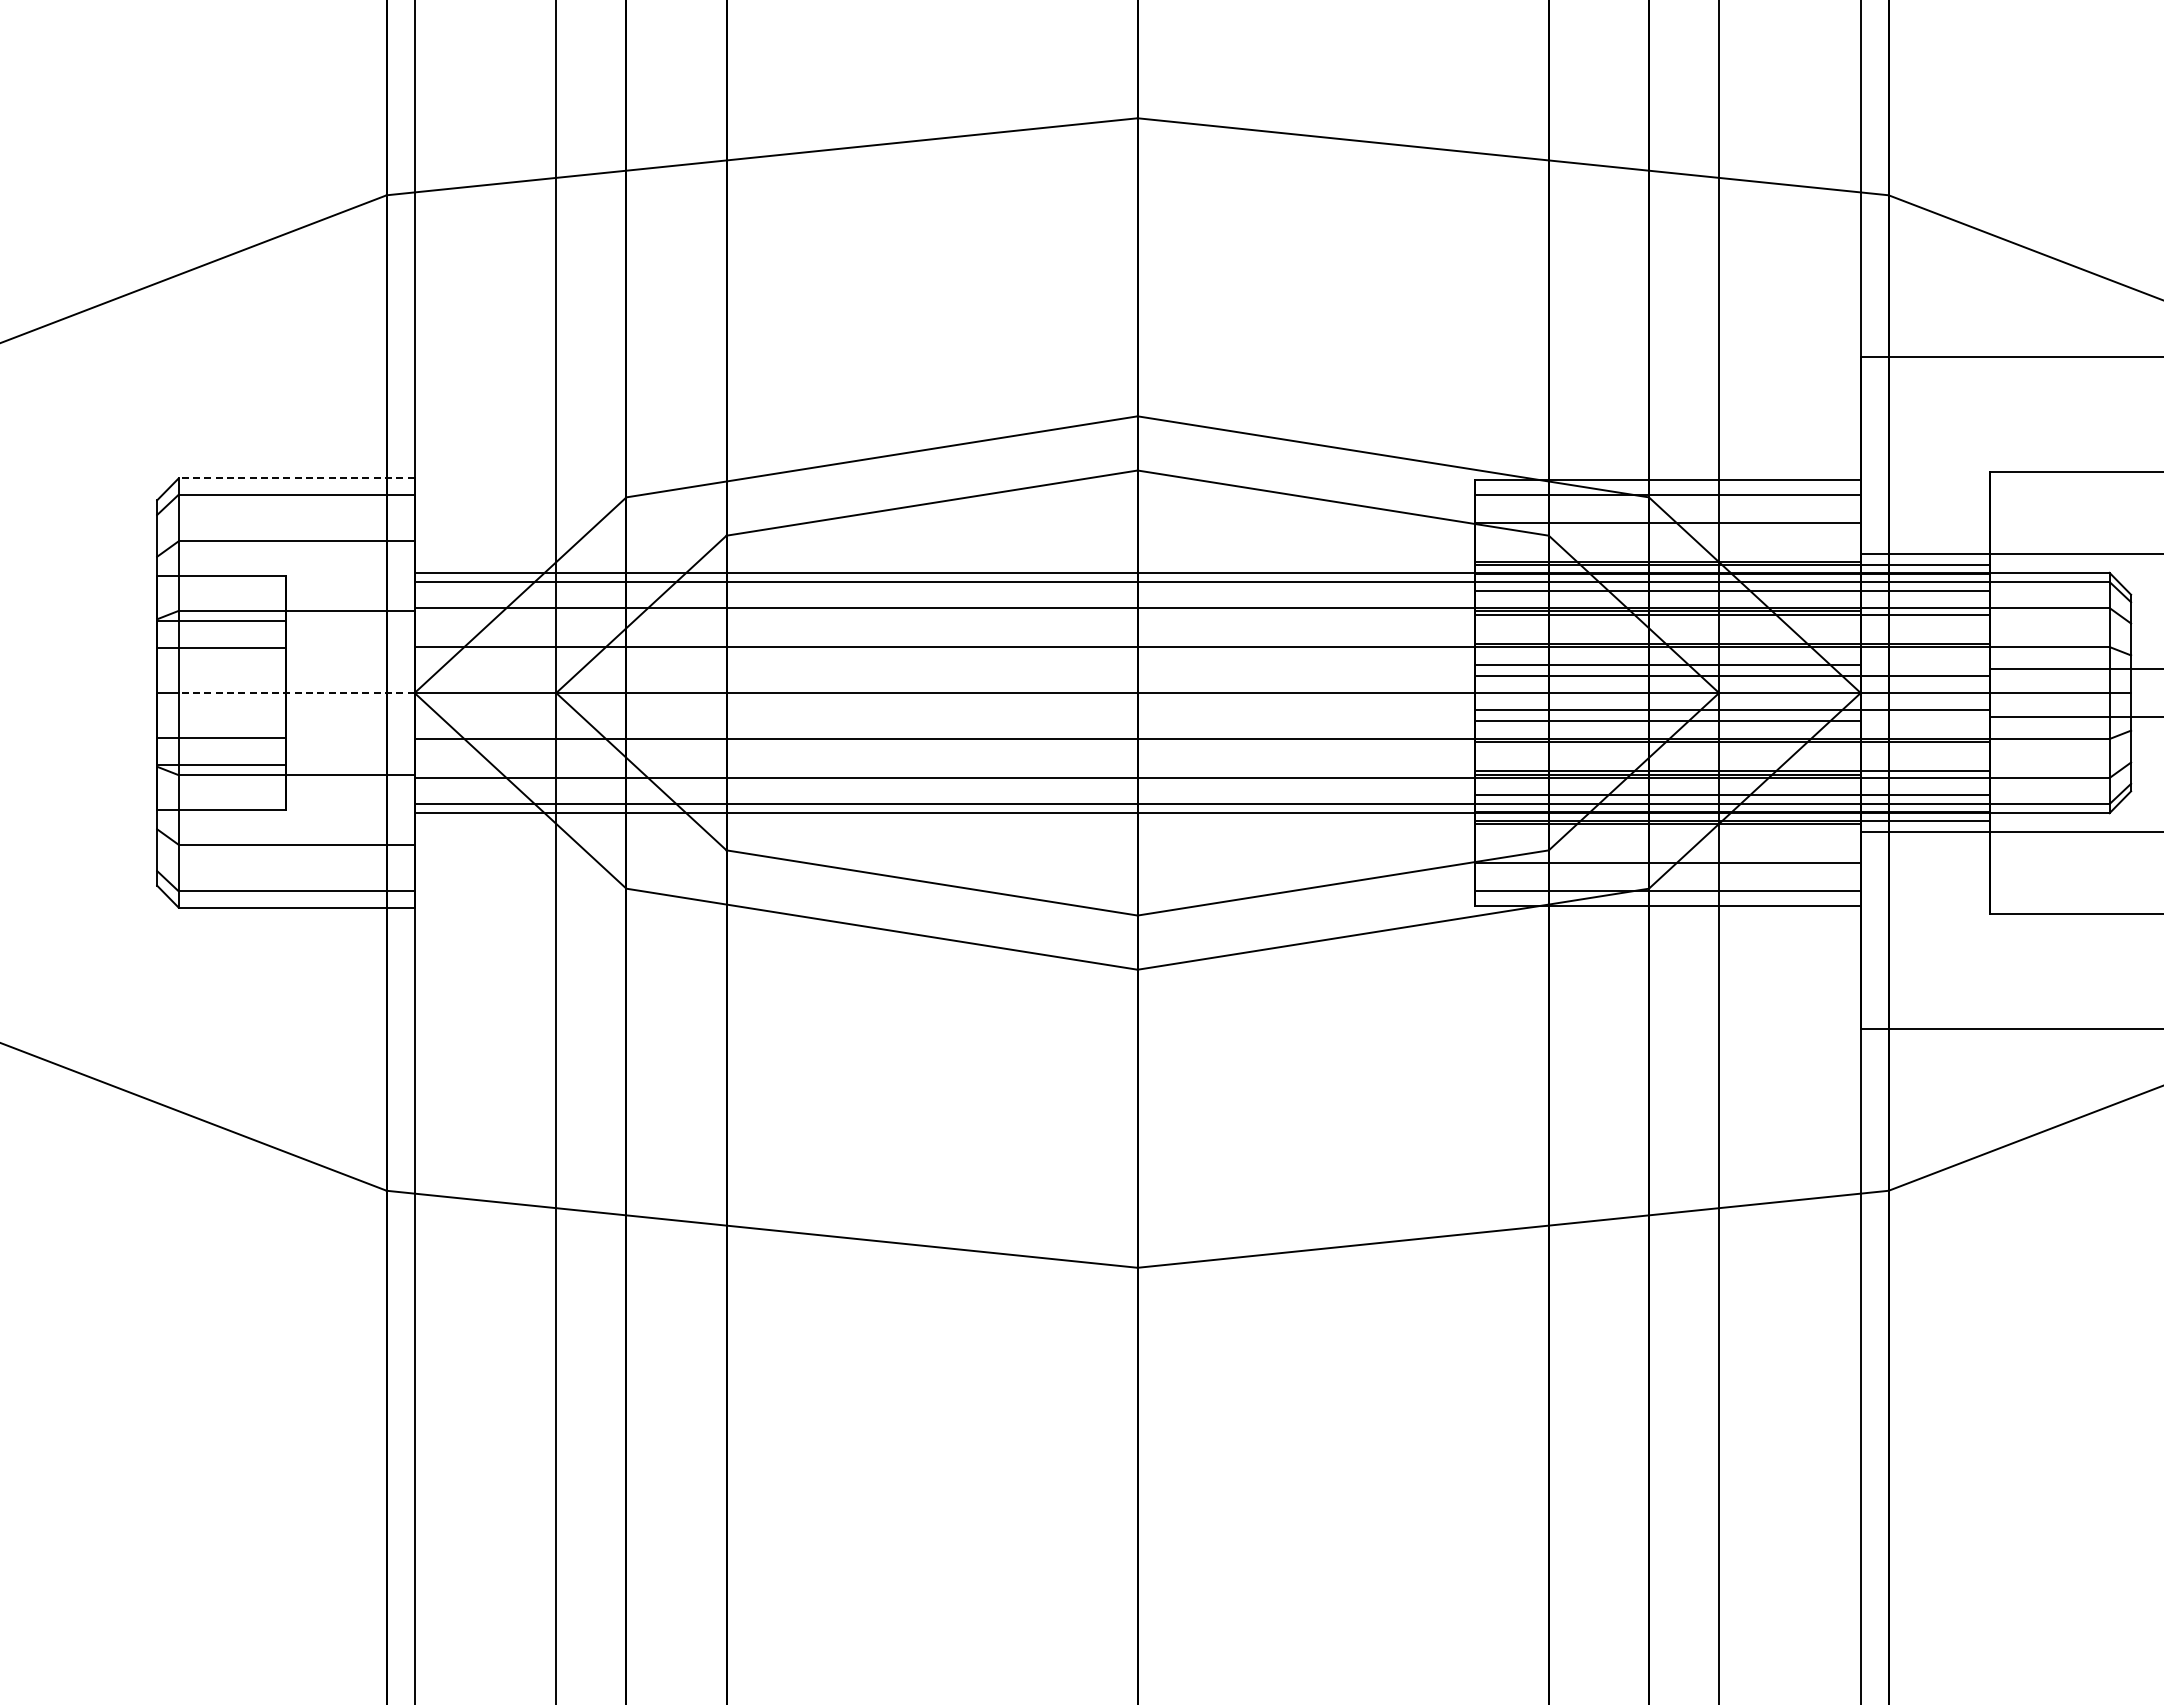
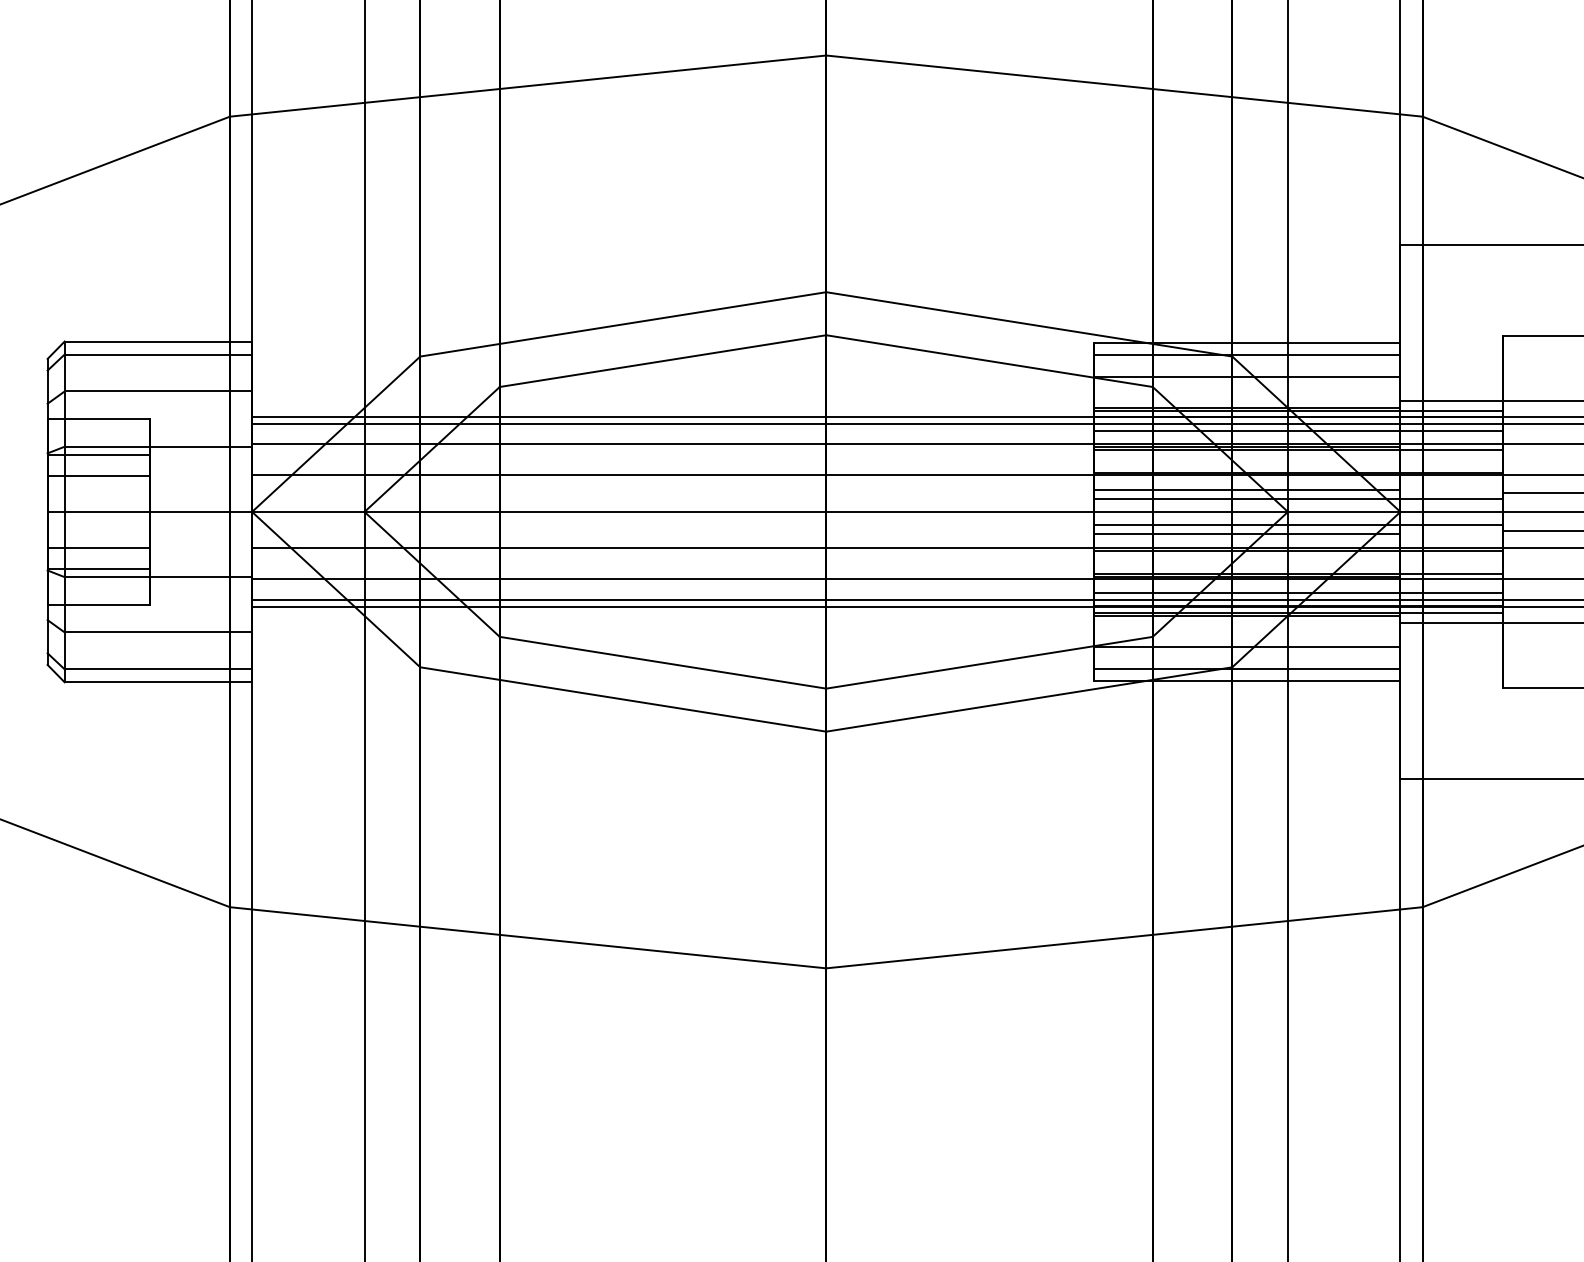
line: (296, 478) -> (158, 341), dashed -> solid
line: (296, 693) -> (158, 512), dashed -> solid

